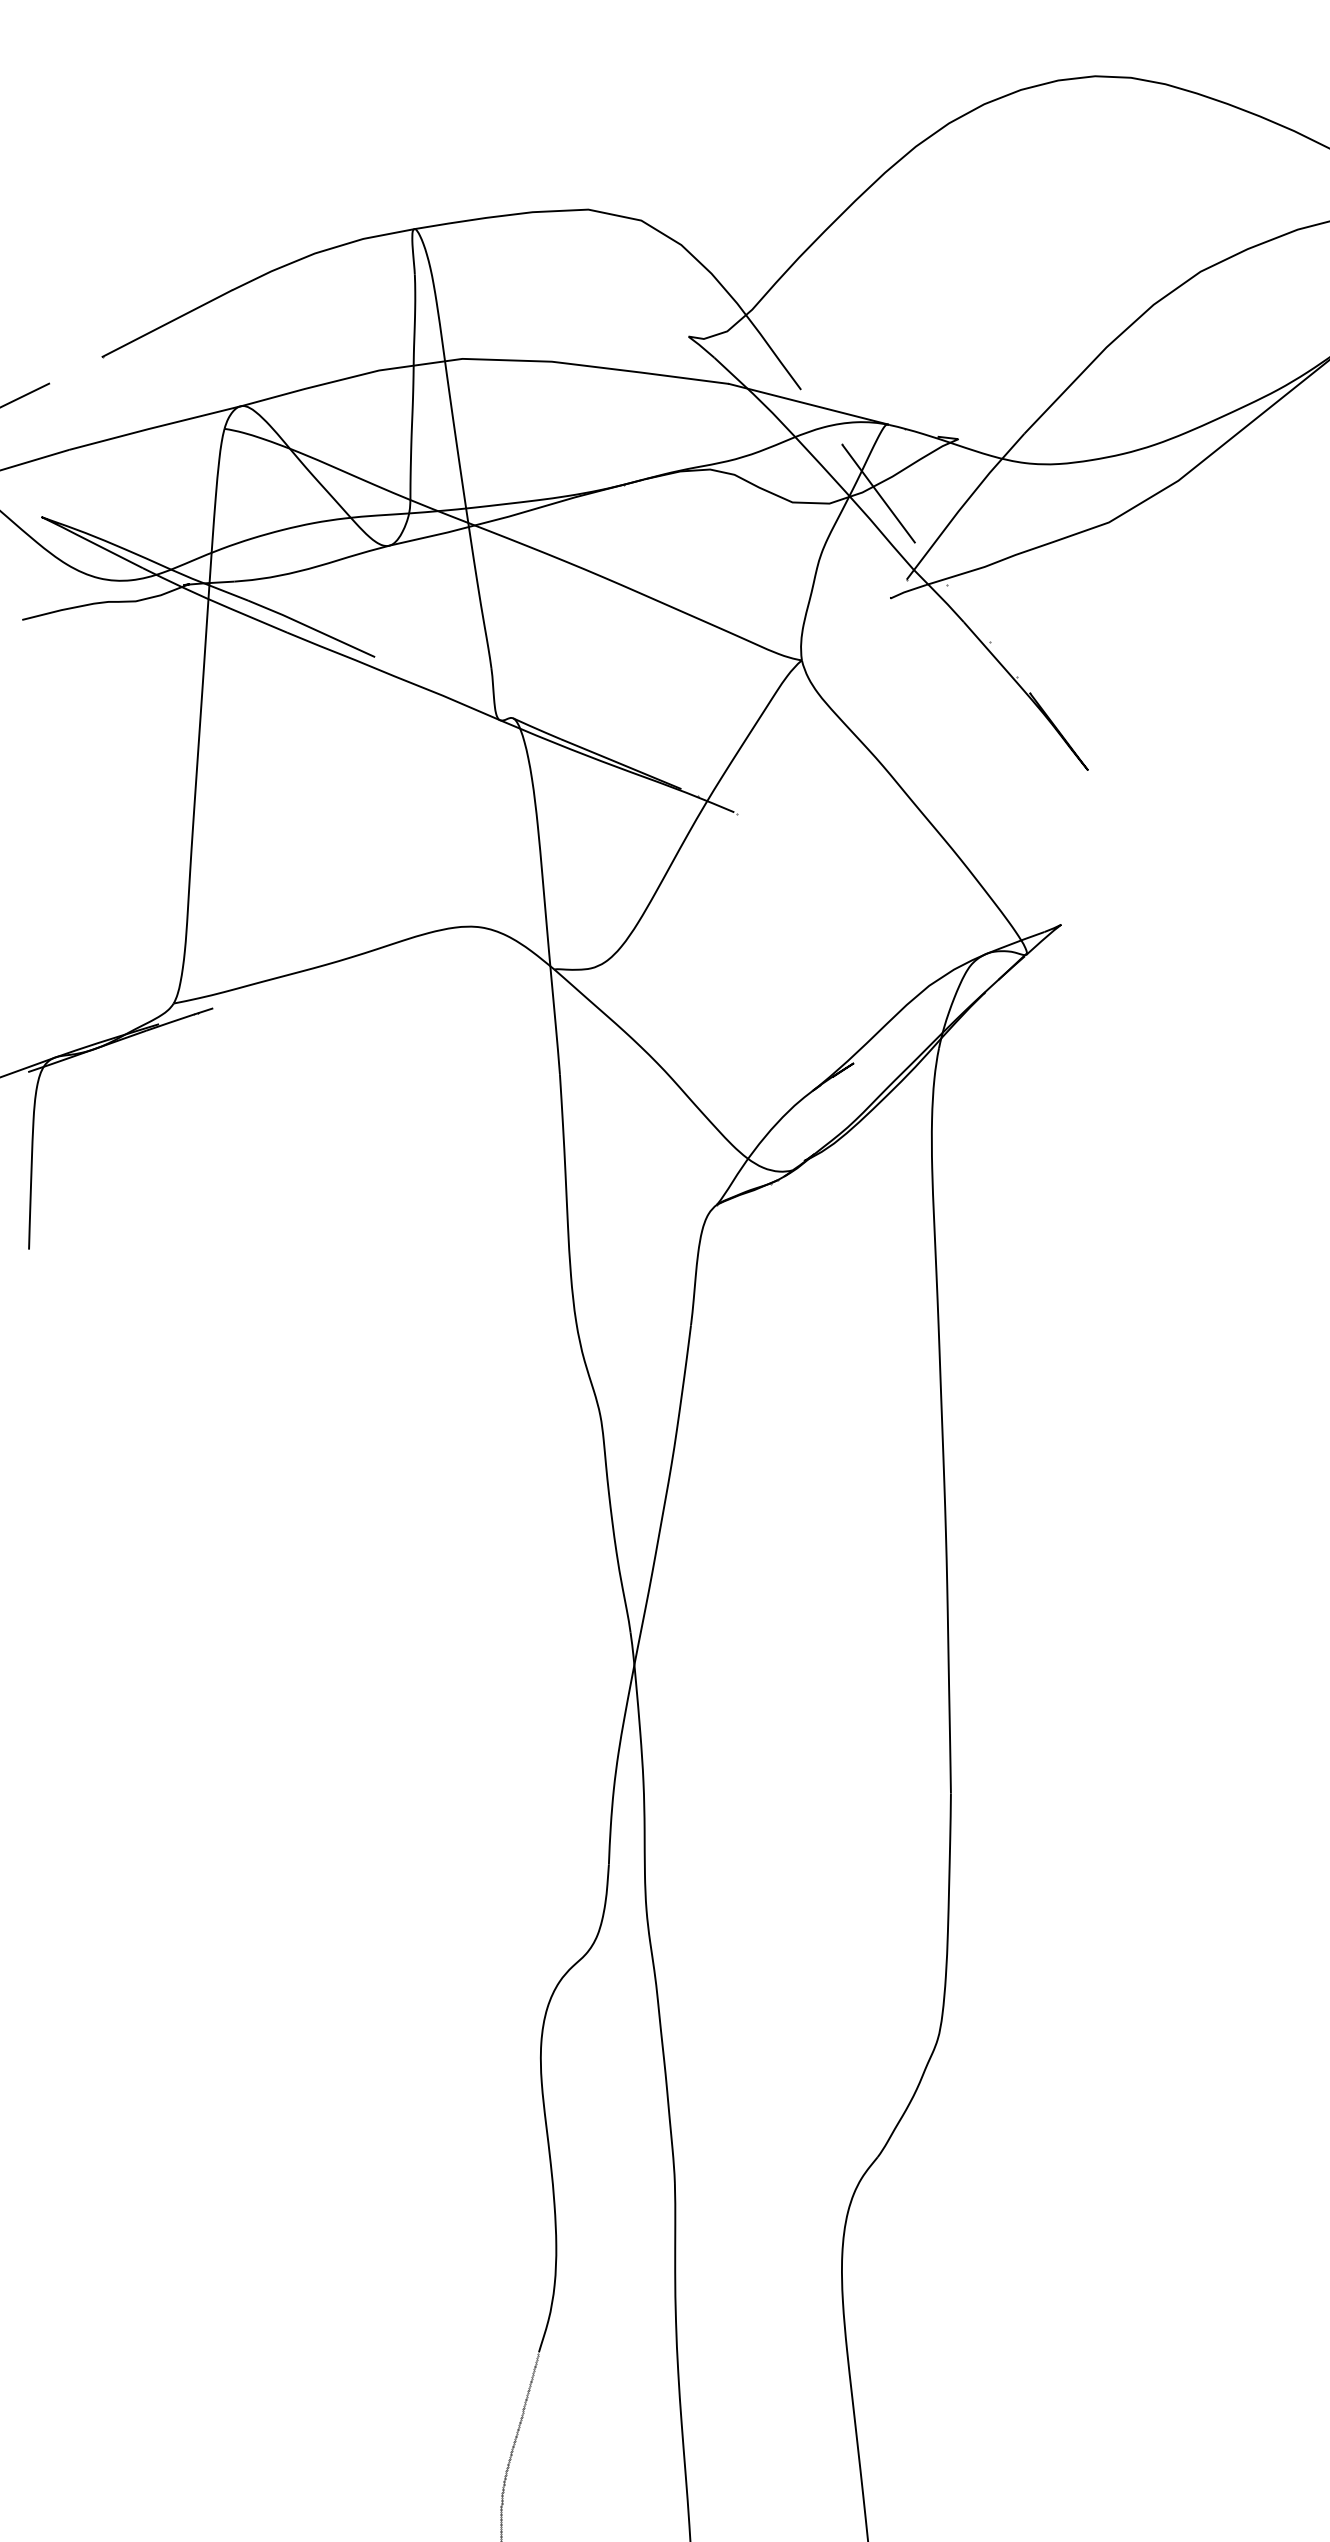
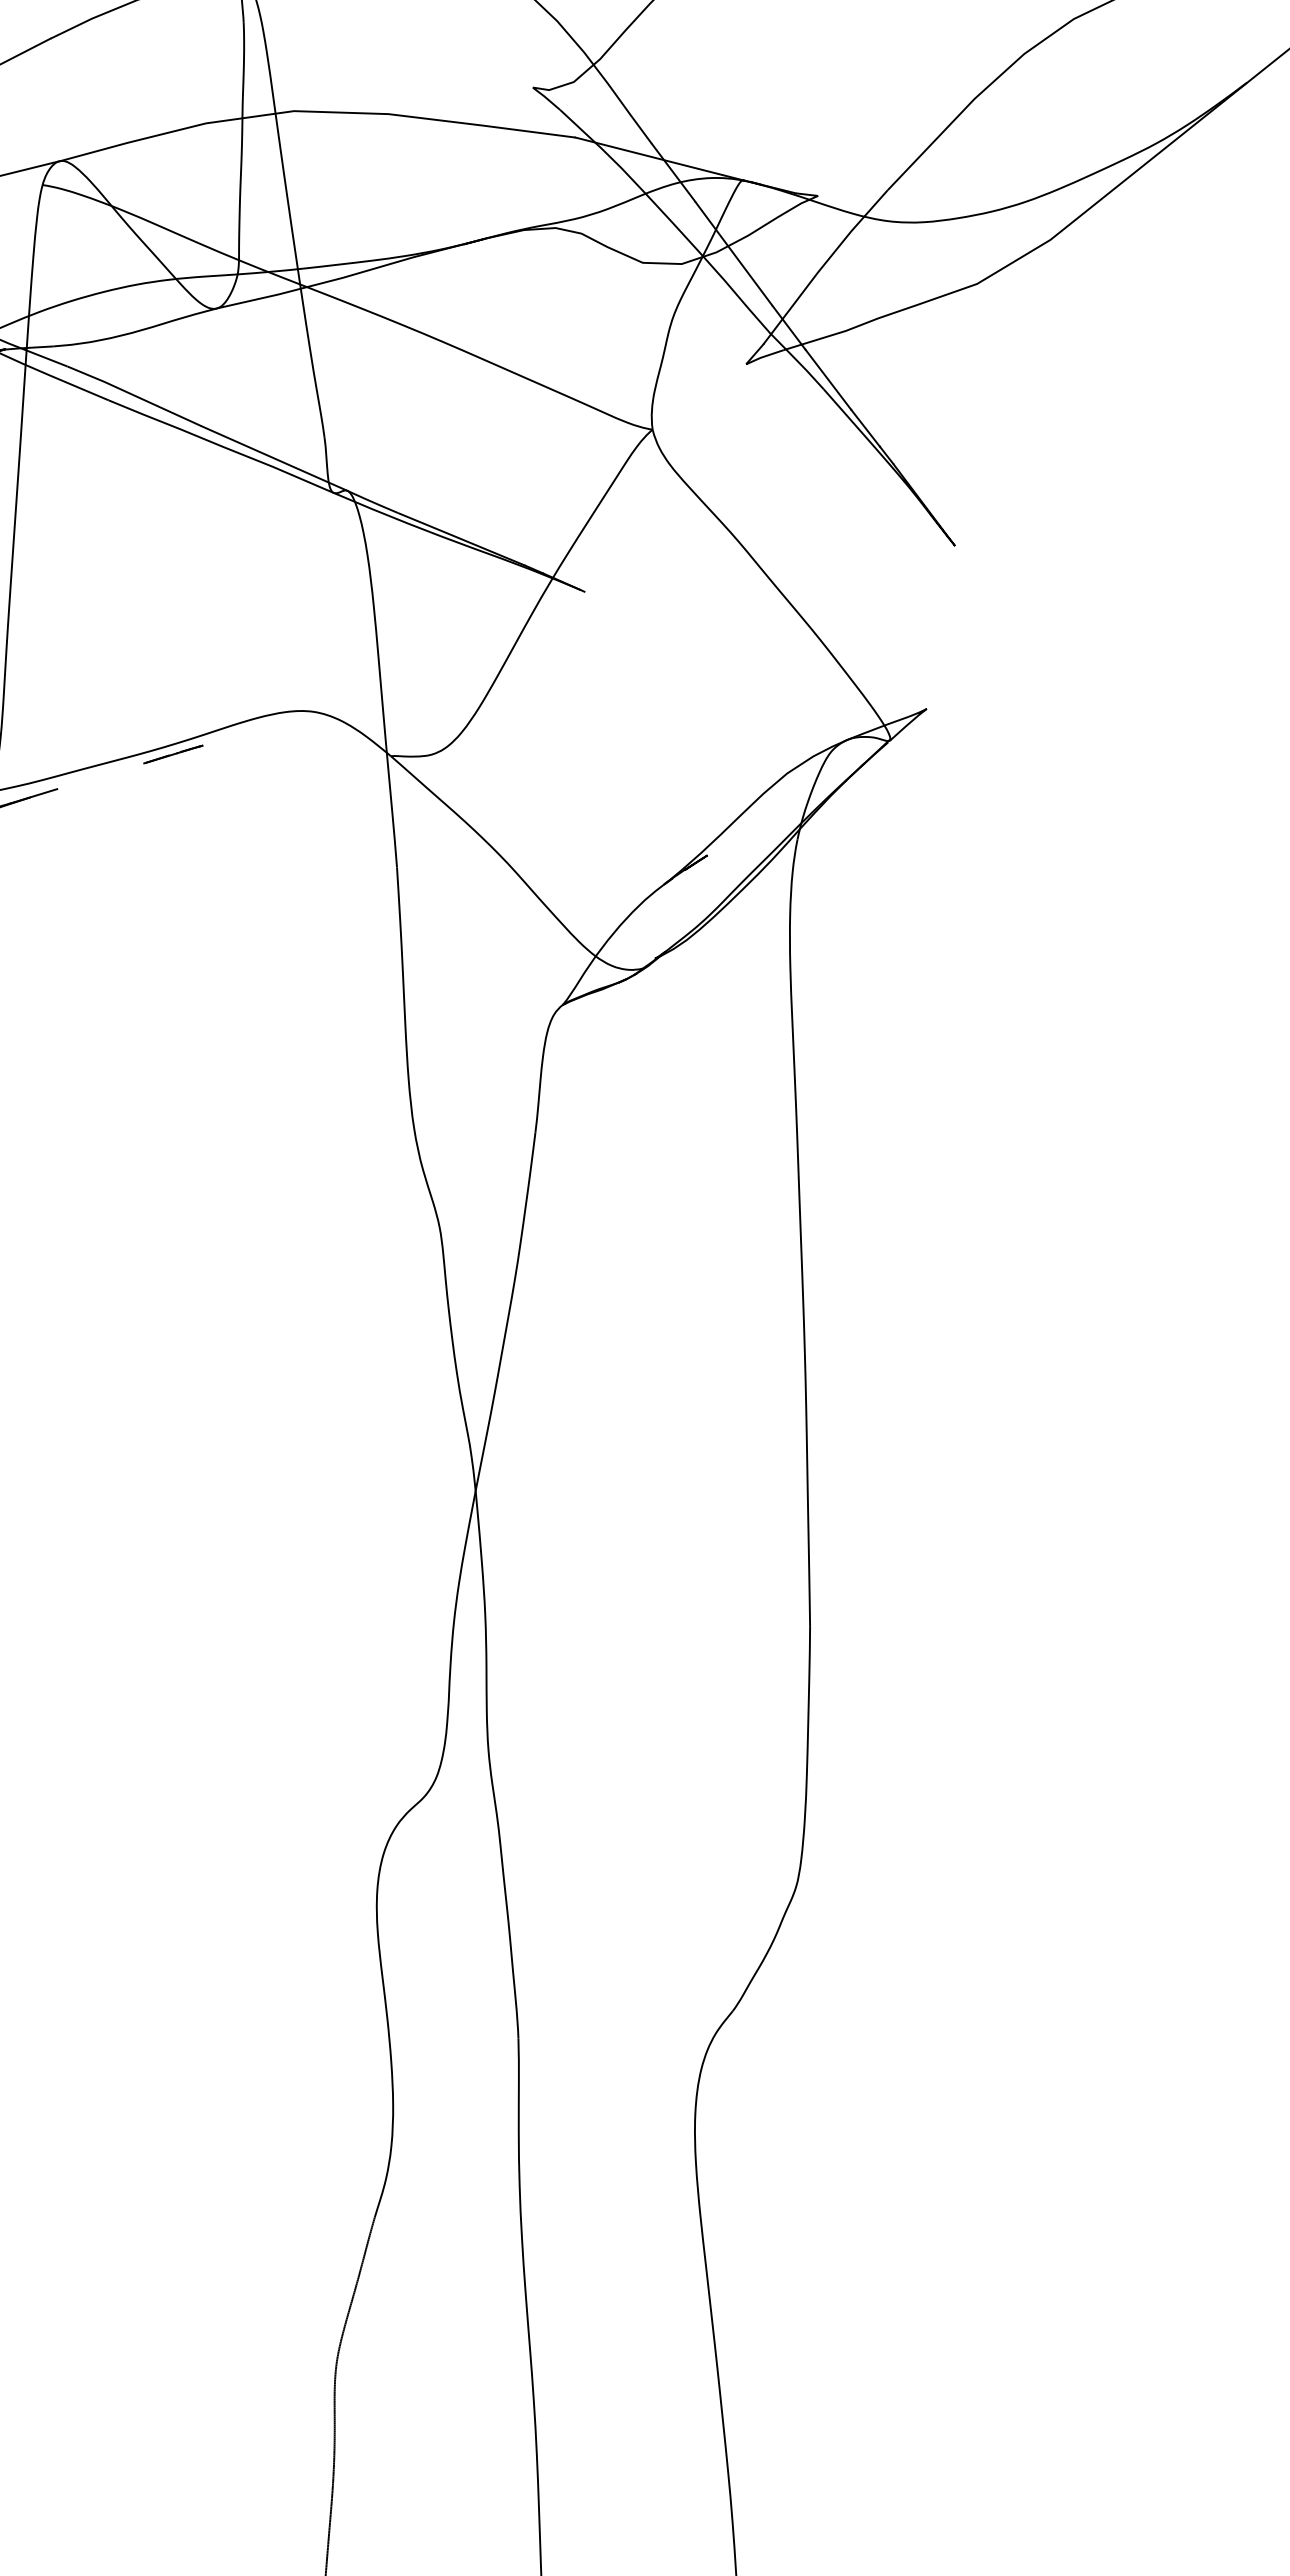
line: (443, 687) -> (273, 458), added
part: (348, 968) -> (173, 755), added

